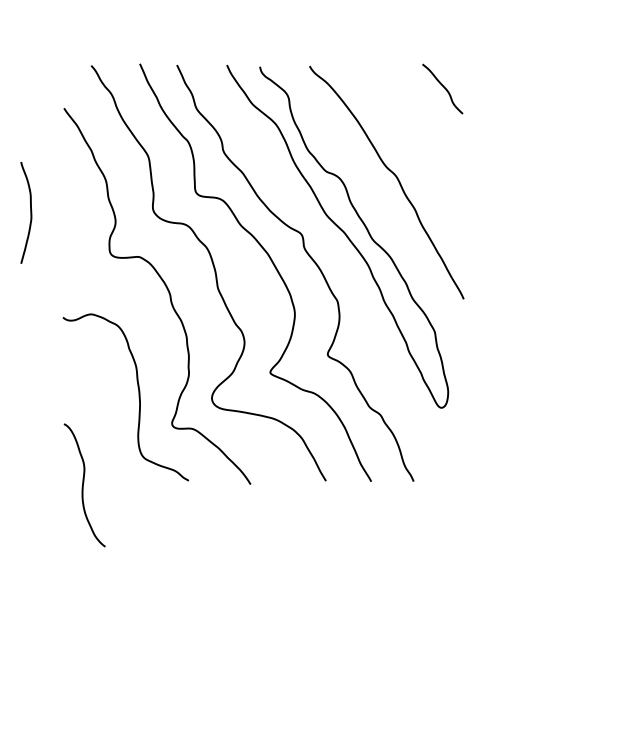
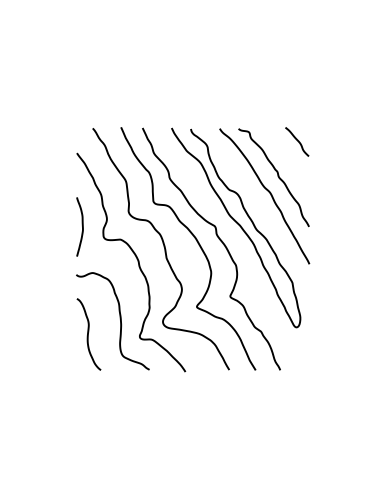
curve: (408, 148) -> (277, 176), added
curve: (28, 210) -> (81, 225), moved
curve: (83, 485) -> (88, 334), moved

